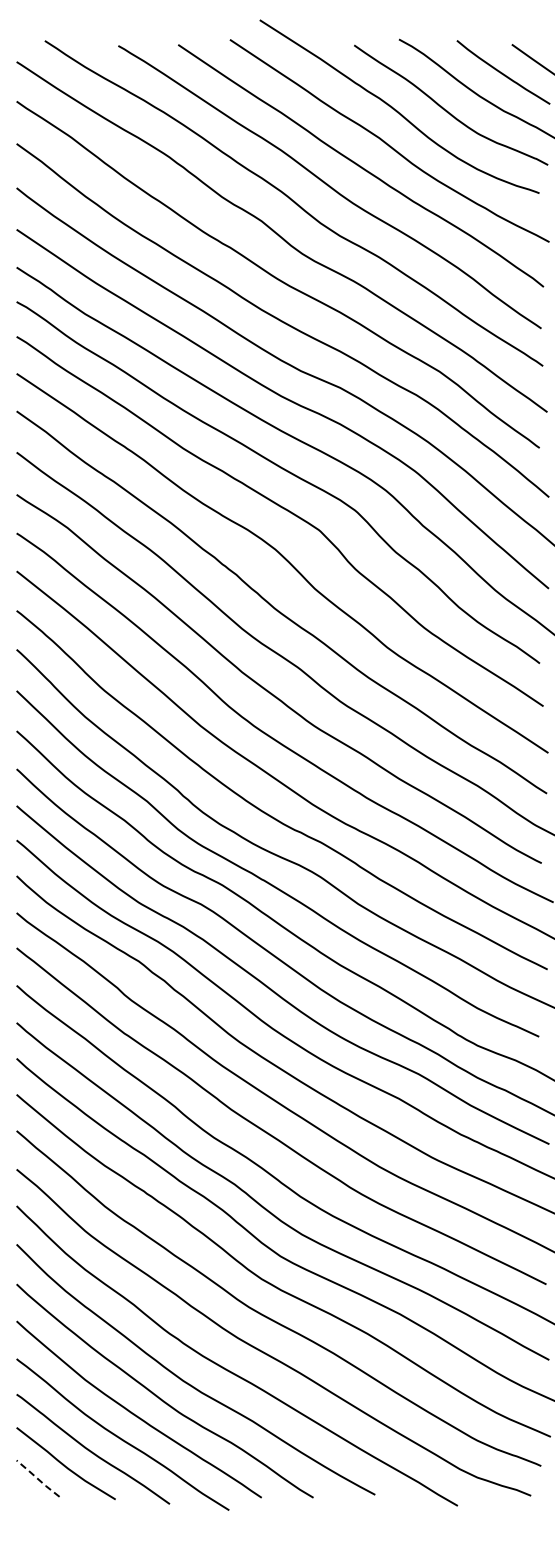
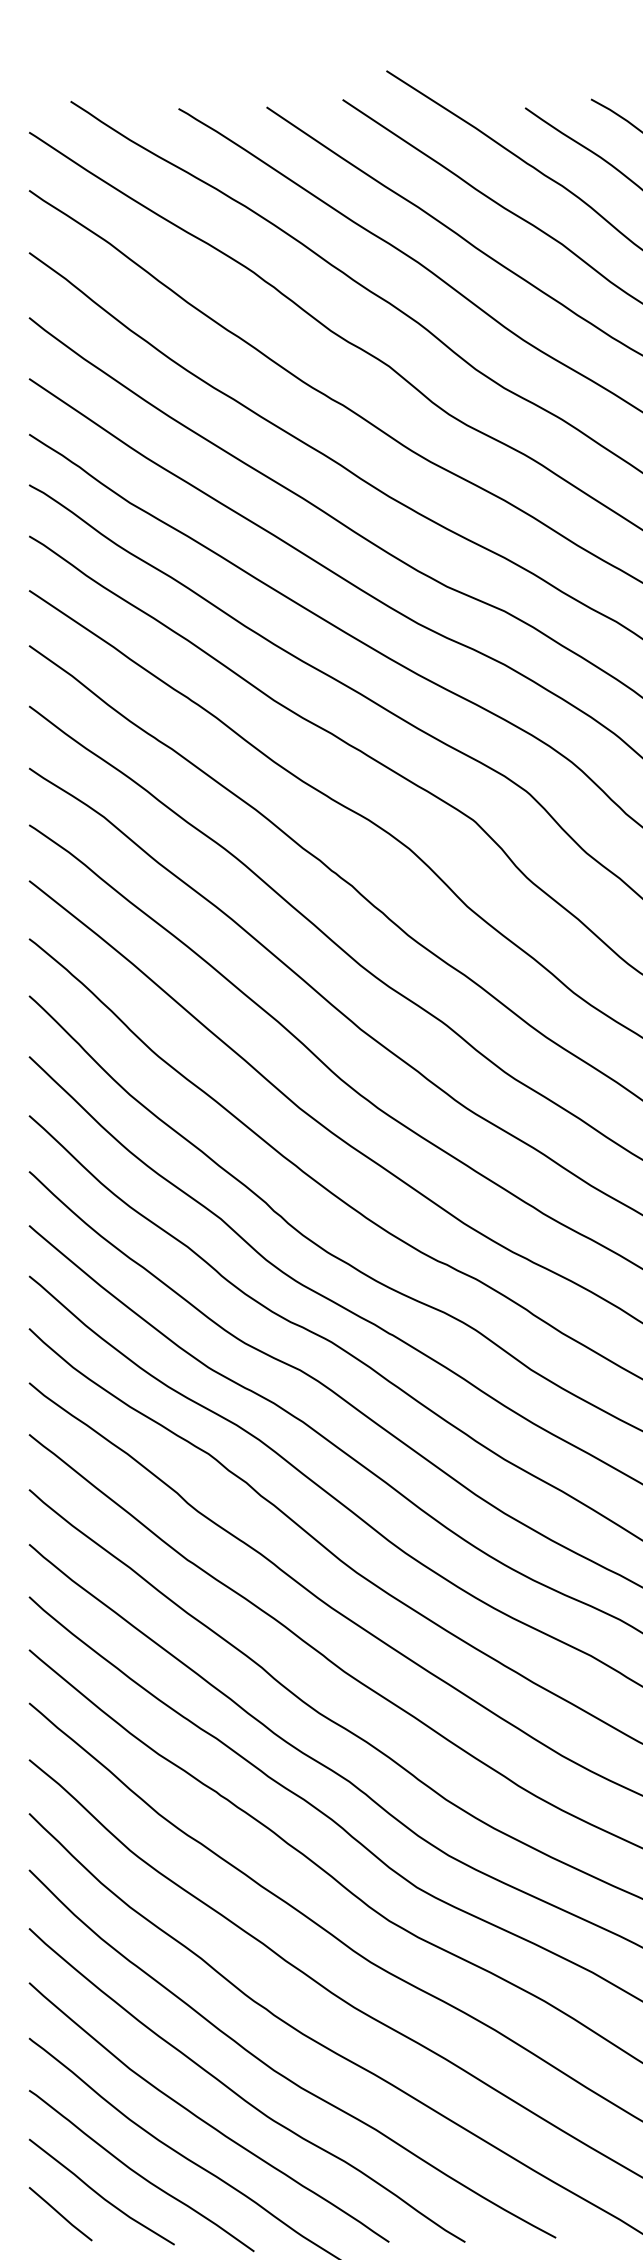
line: (37, 1478) -> (59, 2213), dashed -> solid

